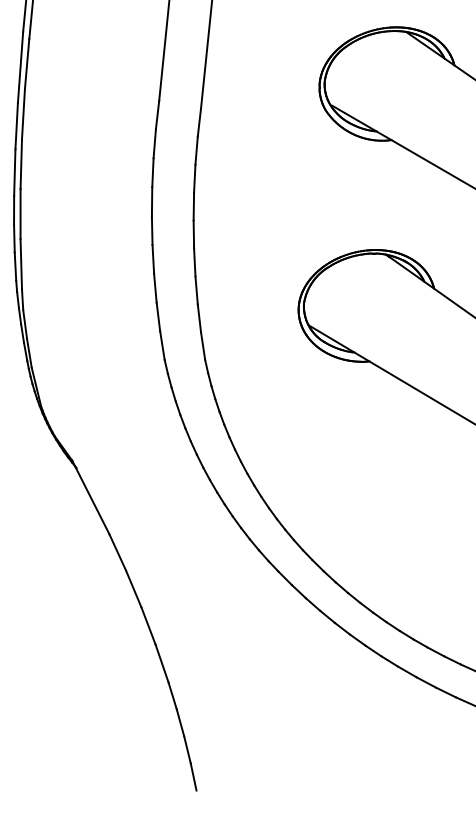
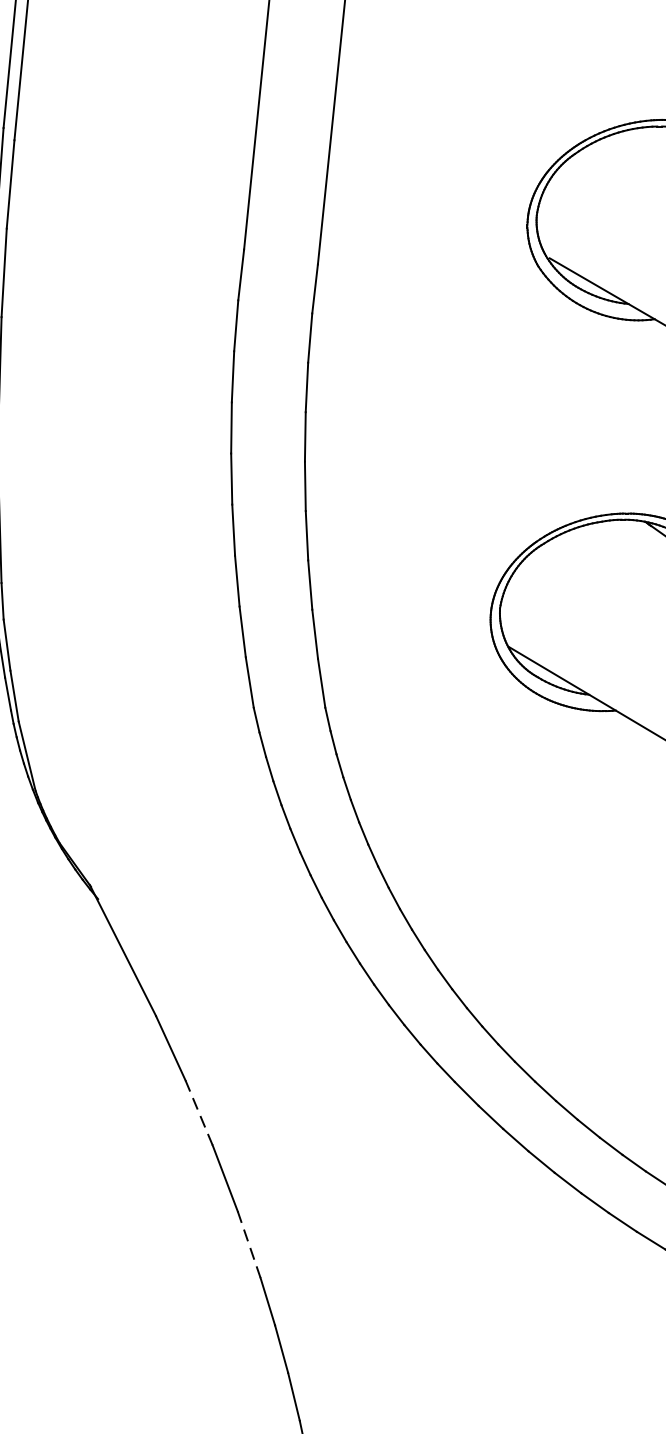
line: (133, 589) -> (198, 1113), solid -> dashed
line: (162, 663) -> (249, 1244), solid -> dashed

